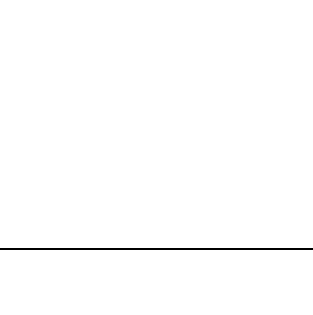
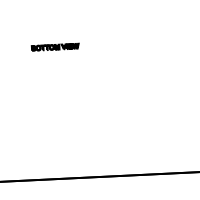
part: (75, 91) -> (55, 47), added

